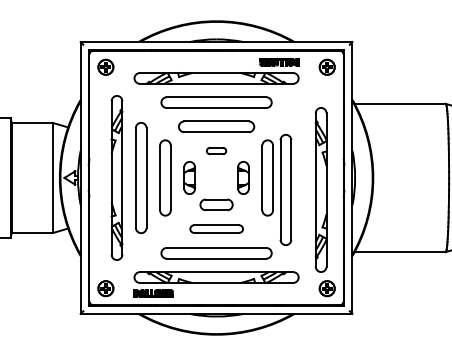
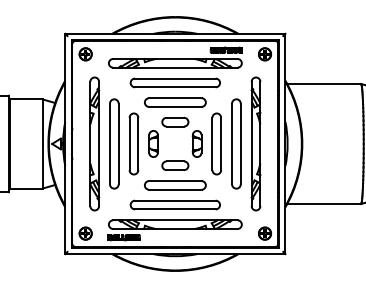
part: (216, 150) -> (175, 121), size x1.67
part: (285, 189) -> (236, 143), moved
part: (320, 189) -> (255, 143), moved
part: (216, 228) -> (175, 184), size x1.43

